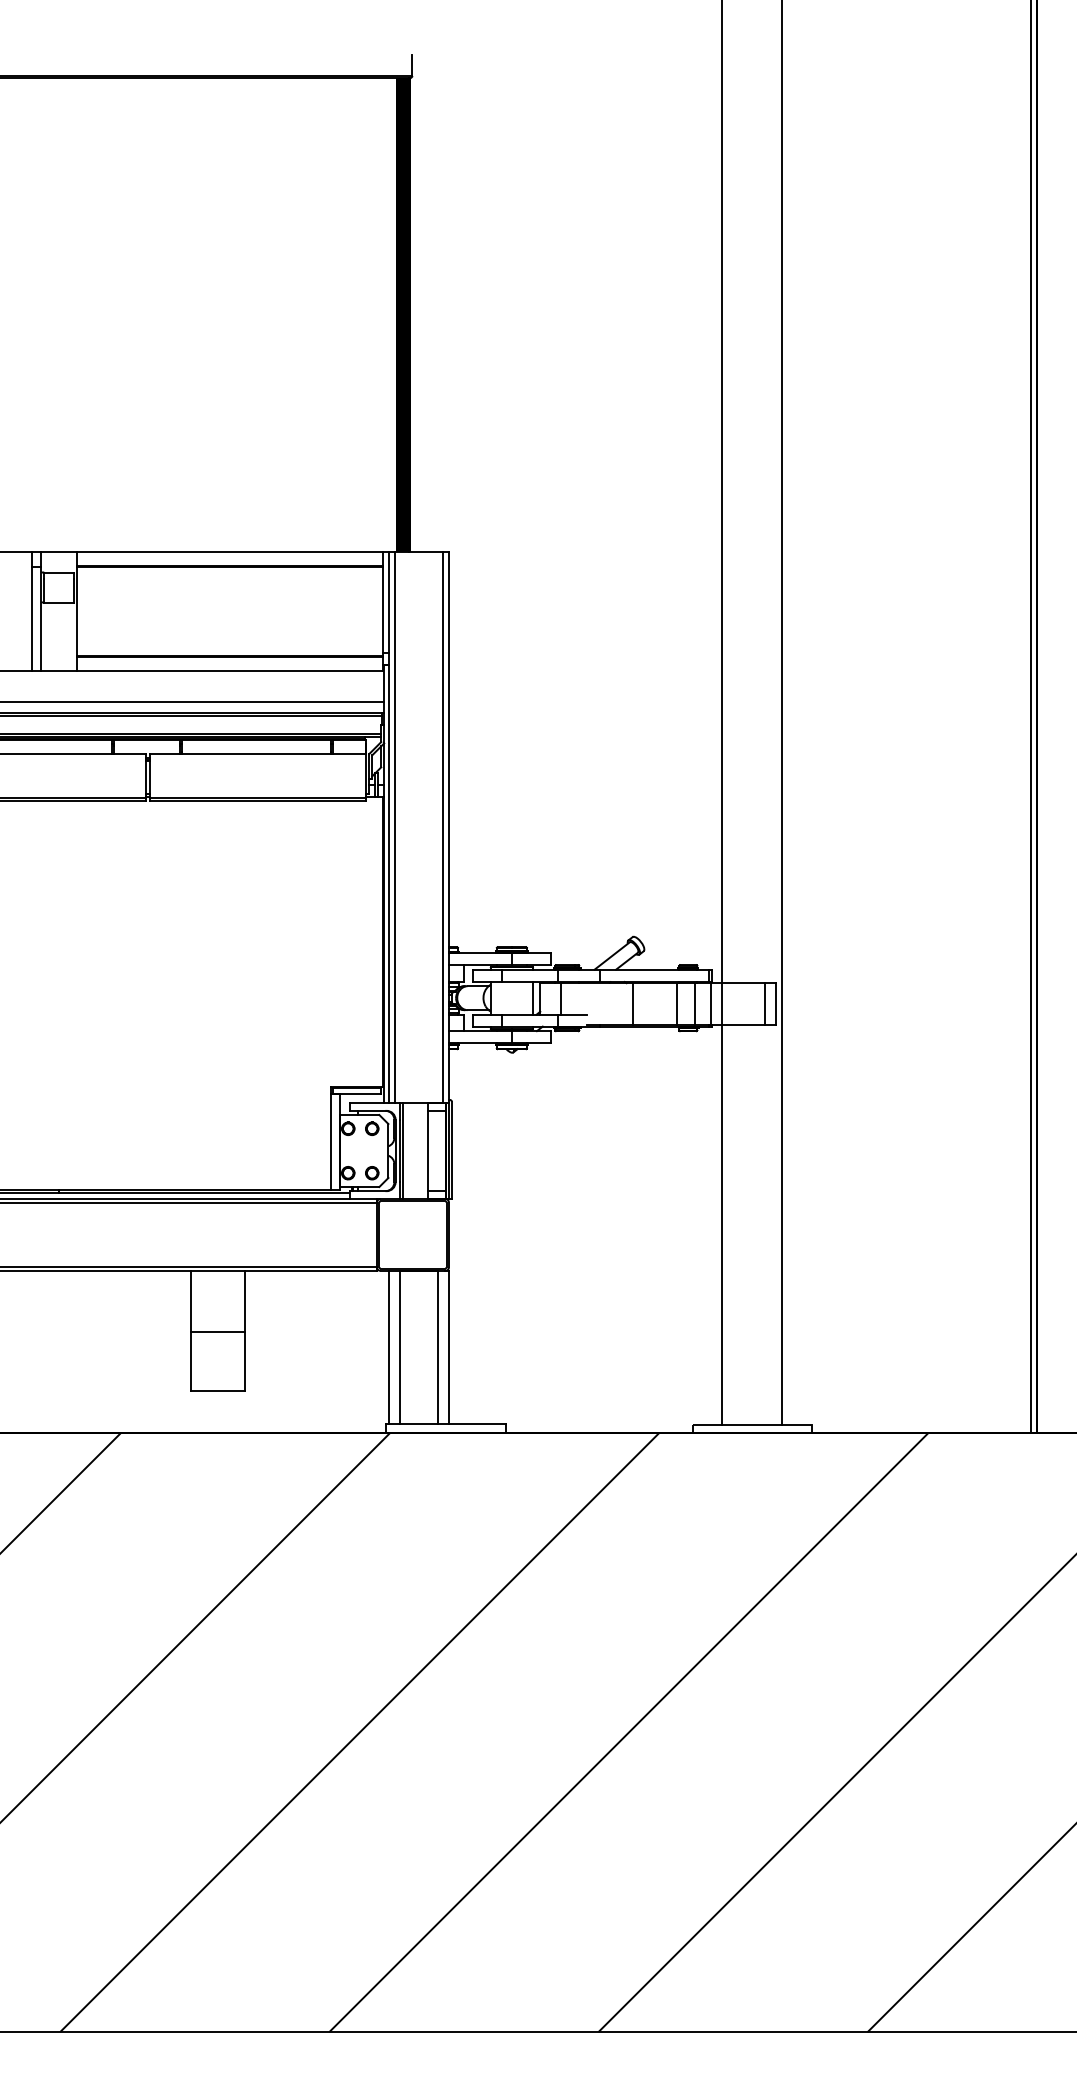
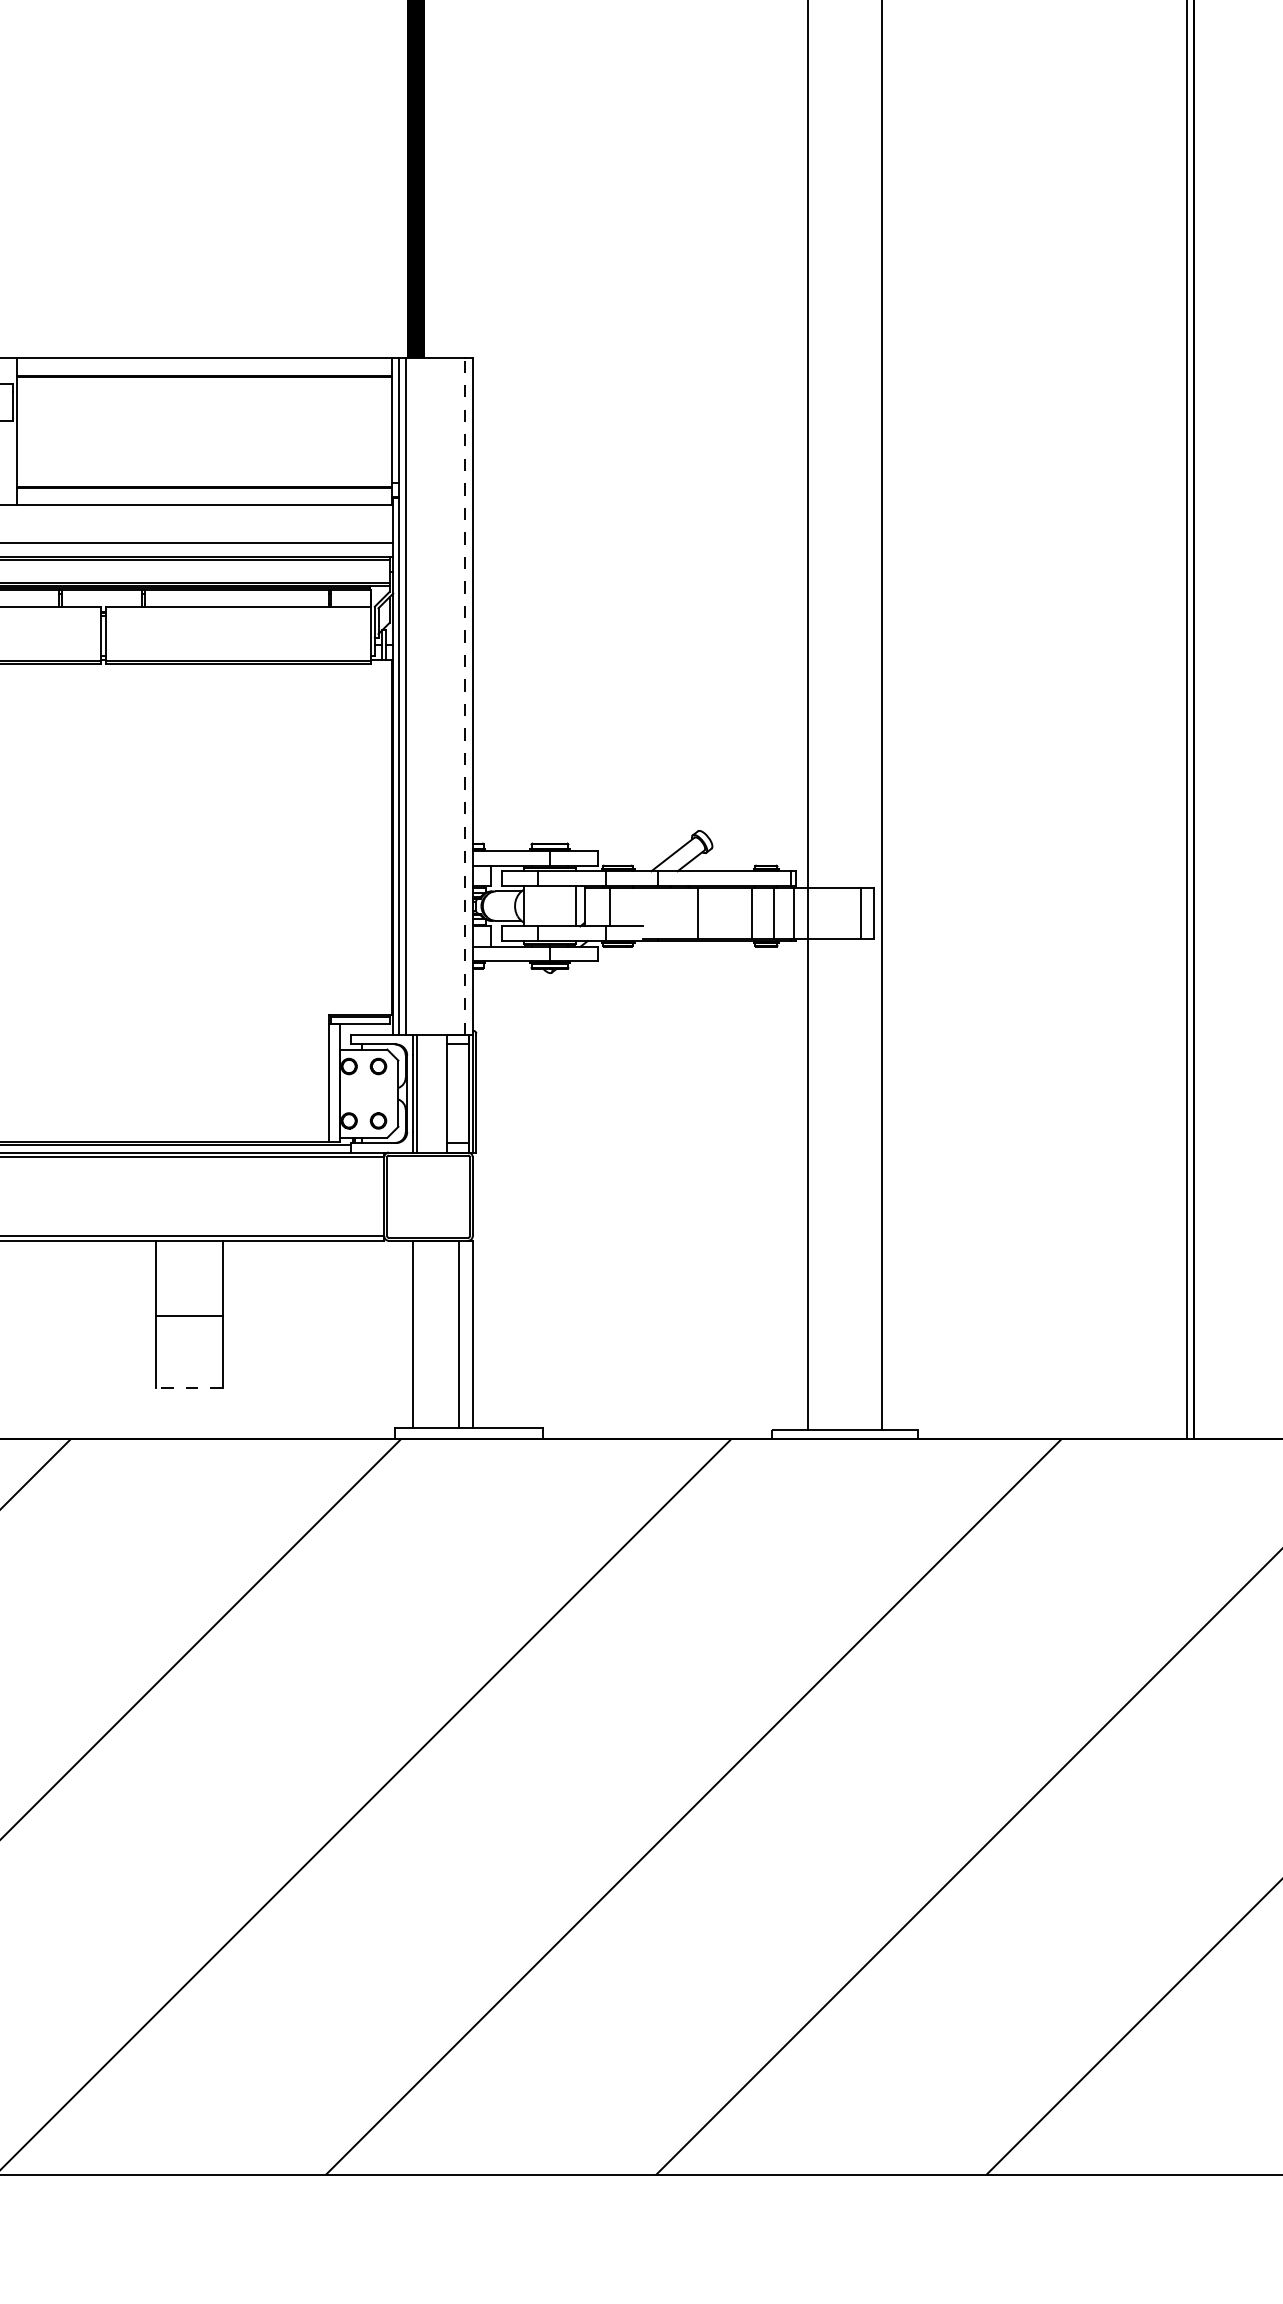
line: (442, 827) -> (464, 696), solid -> dashed
line: (389, 1346) -> (399, 1333), removed
line: (218, 1390) -> (189, 1387), solid -> dashed

